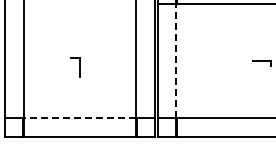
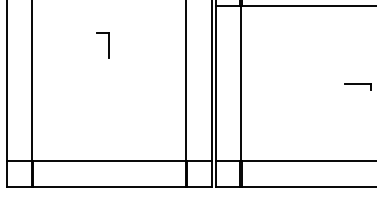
line: (176, 61) -> (241, 84), dashed -> solid
part: (75, 67) -> (103, 45), moved
line: (80, 118) -> (109, 162), dashed -> solid

